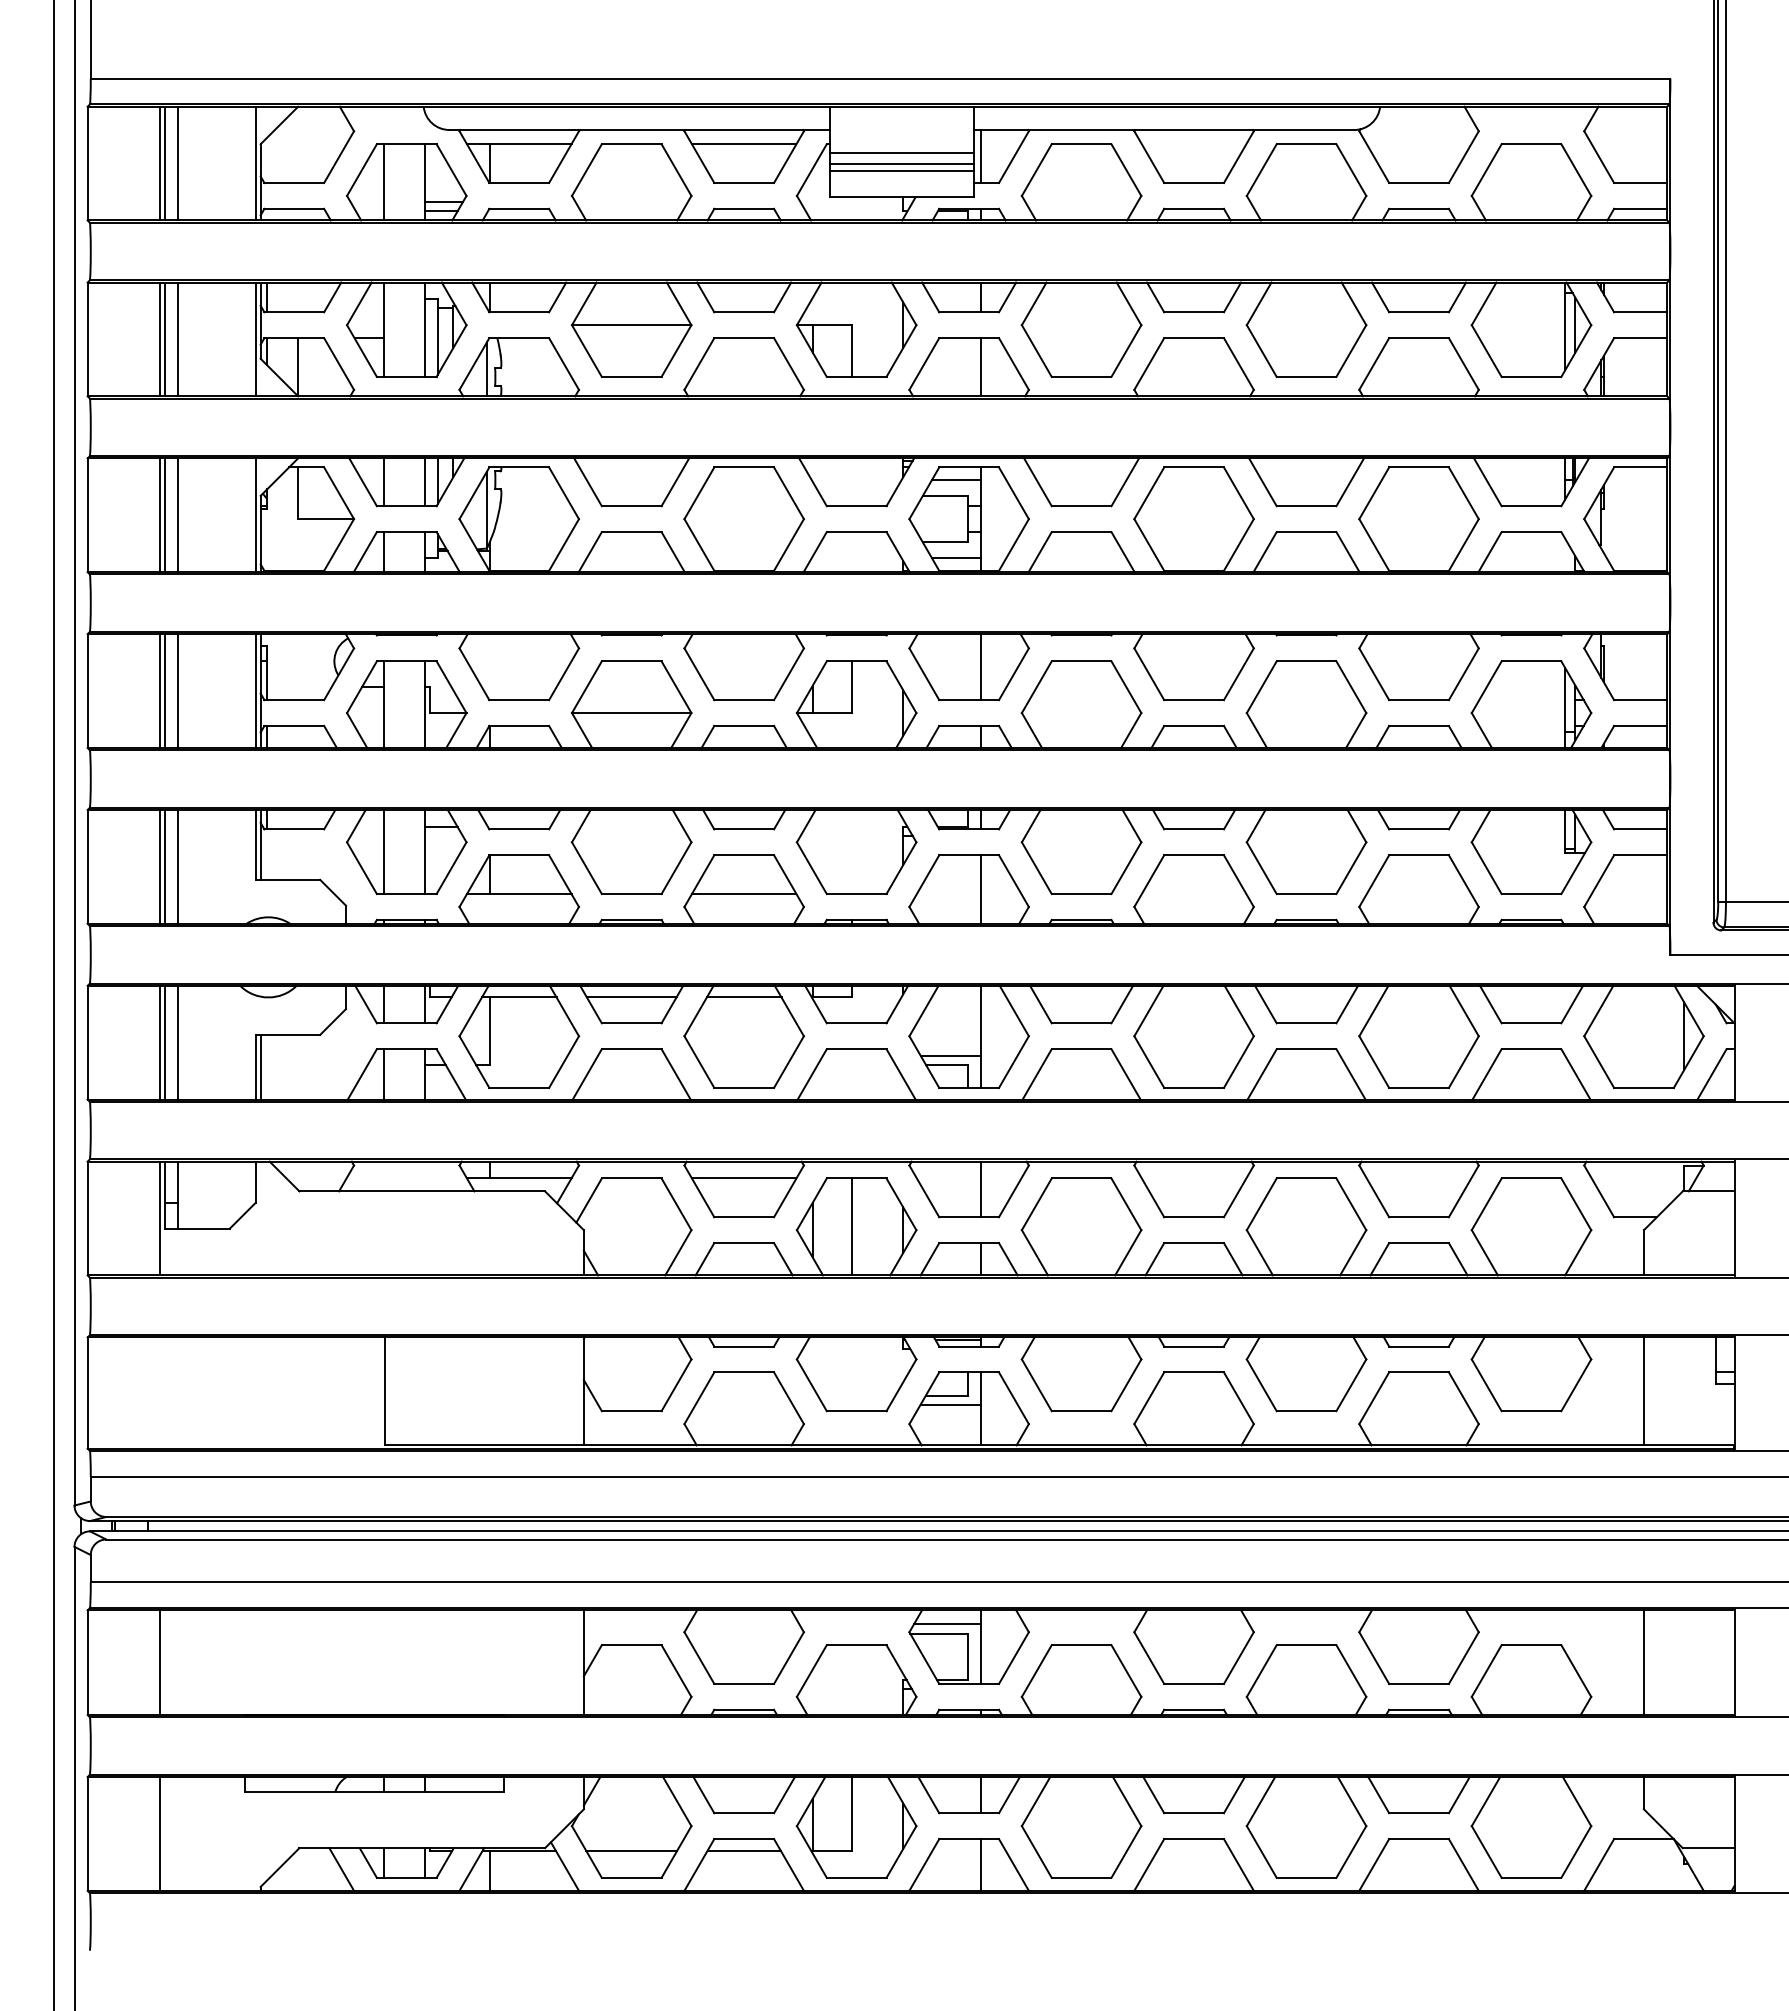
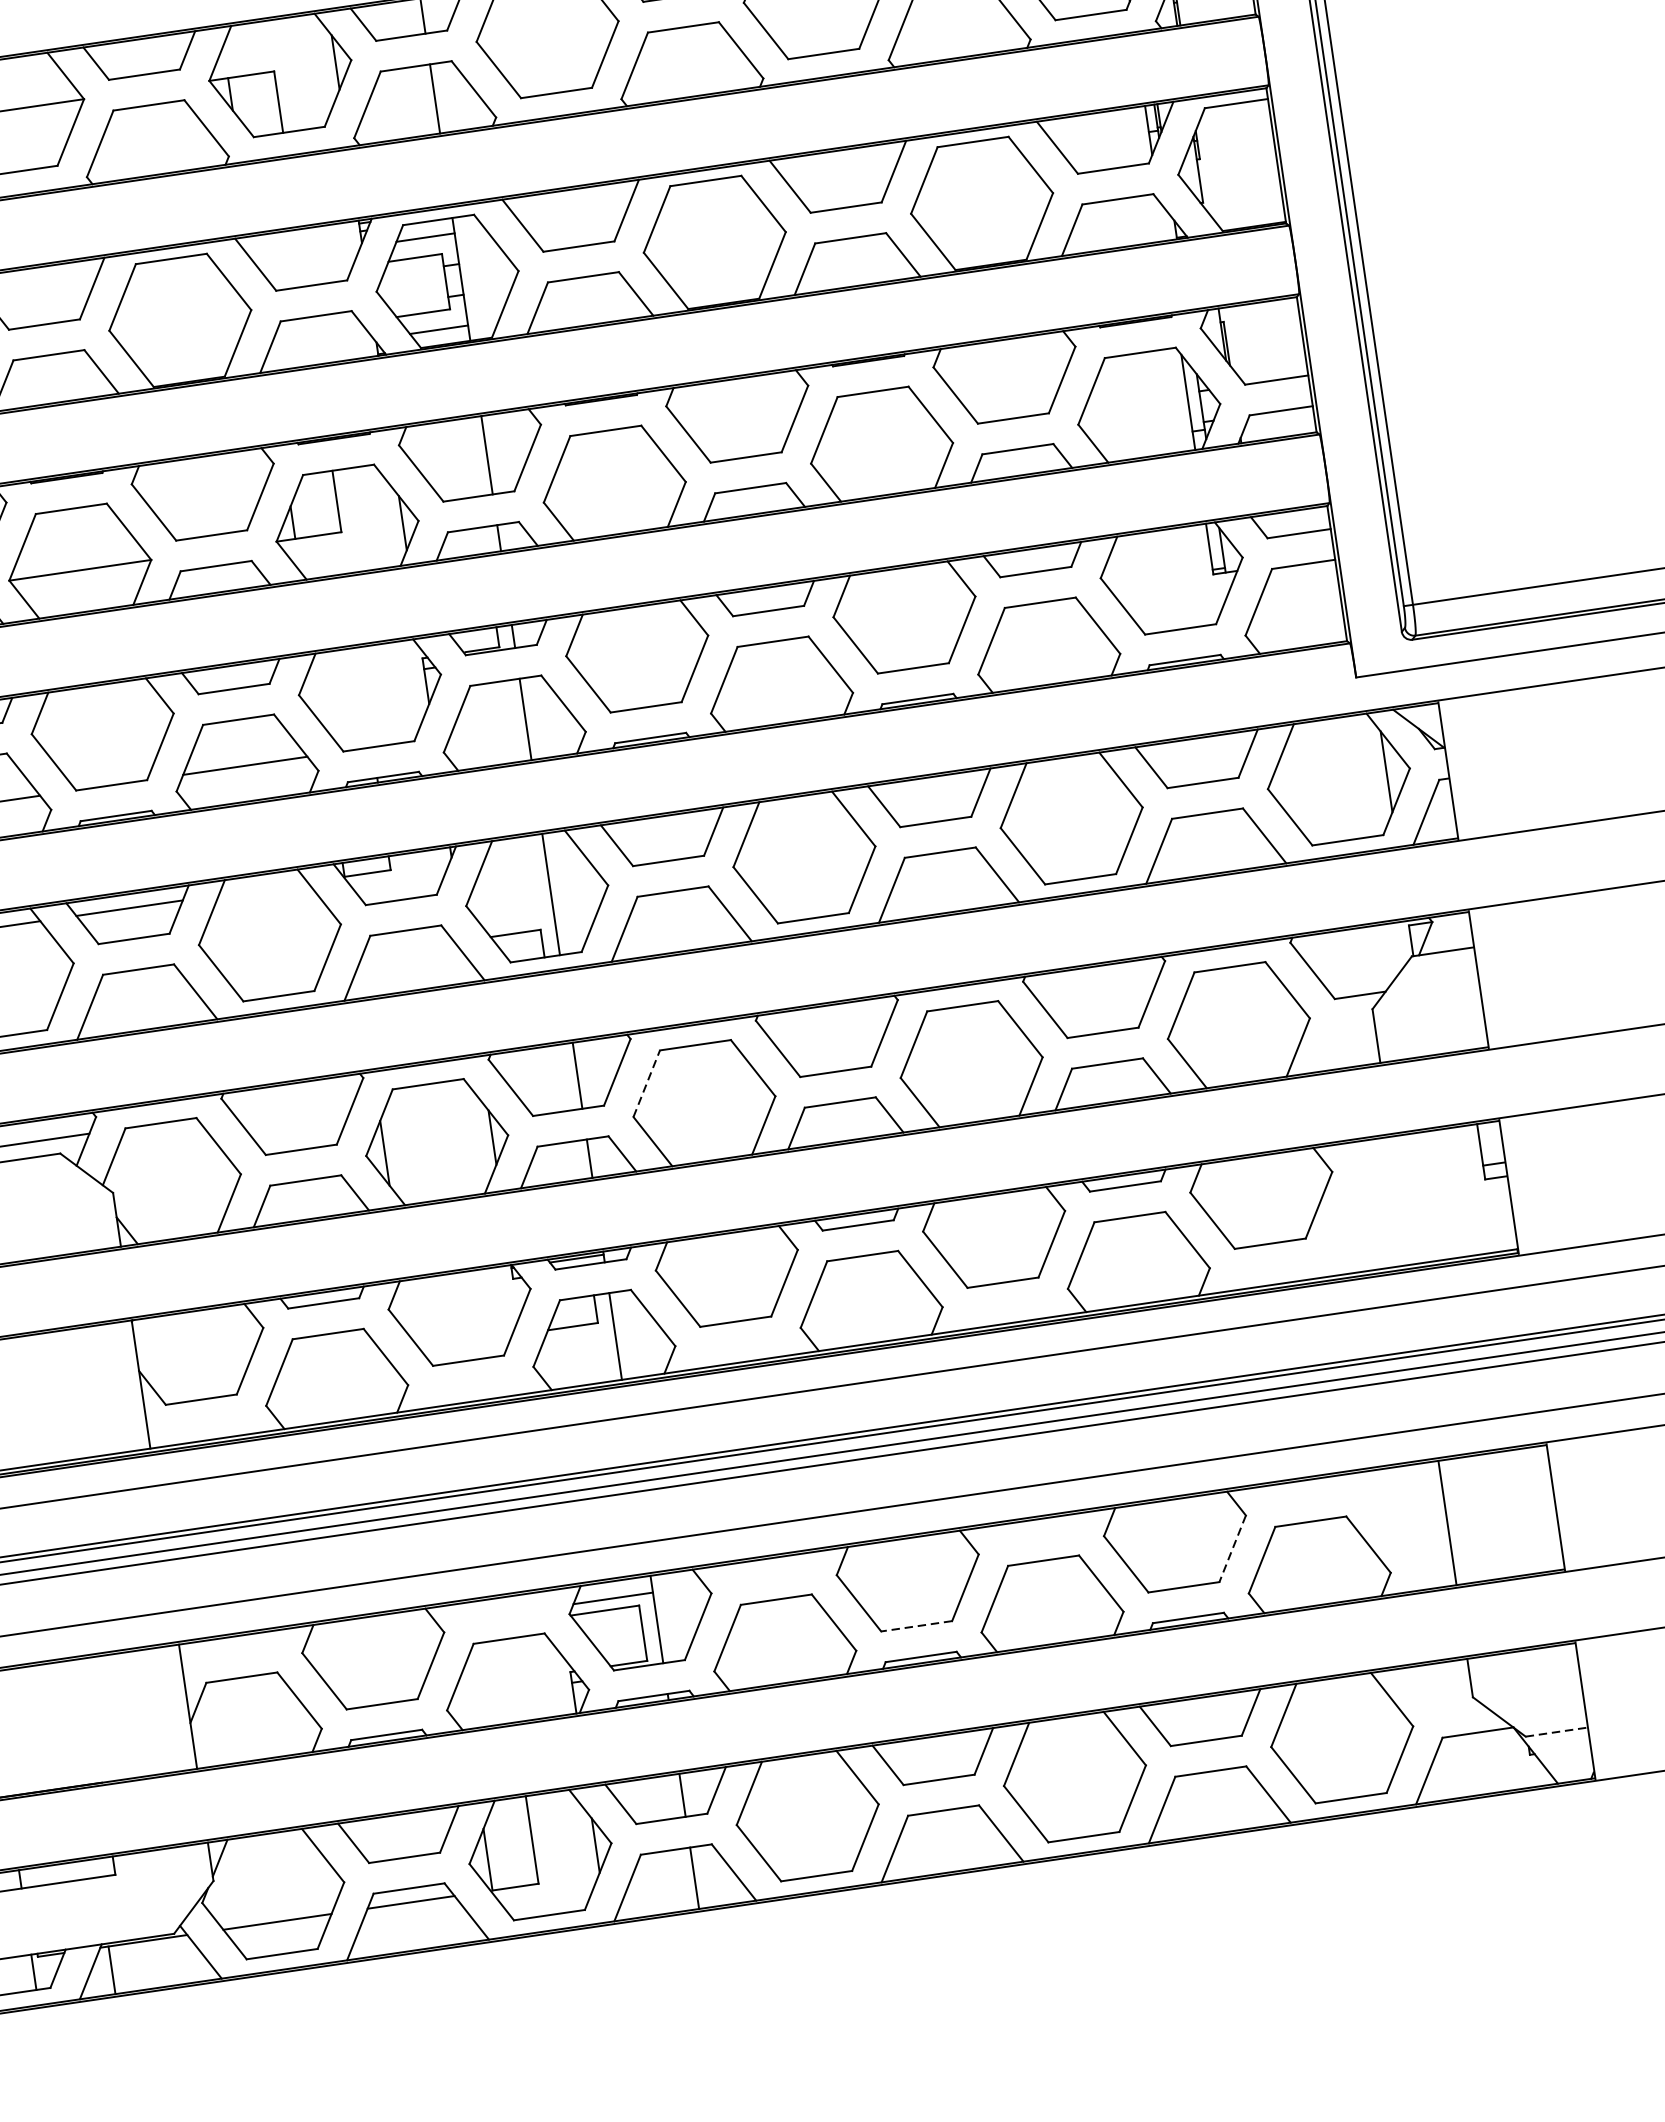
line: (743, 997) -> (262, 888), removed
line: (950, 1055) -> (518, 921), removed
line: (743, 1178) -> (293, 1103), removed
line: (1036, 1204) -> (646, 1084), solid -> dashed
line: (851, 1226) -> (430, 1142), removed
line: (1643, 1391) -> (1399, 1200), removed
line: (950, 1404) -> (578, 1336), removed
line: (1463, 1658) -> (1232, 1549), solid -> dashed
line: (1194, 1683) -> (917, 1625), solid -> dashed
line: (1708, 1848) -> (1556, 1732), solid -> dashed

